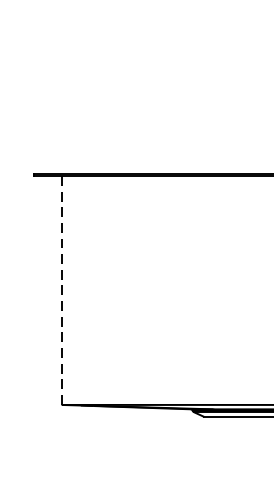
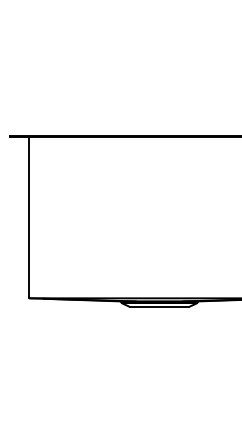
line: (62, 289) -> (29, 217), dashed -> solid

